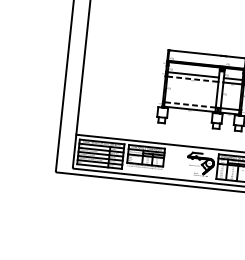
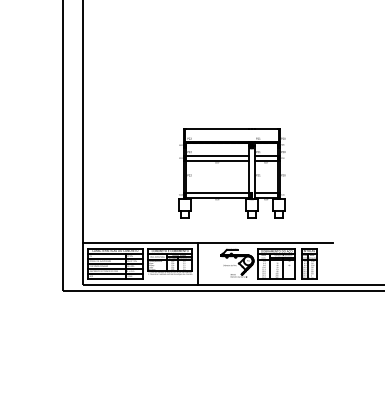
line: (193, 79) -> (217, 161), dashed -> solid
line: (189, 104) -> (216, 192), dashed -> solid
line: (167, 161) -> (197, 263), added

